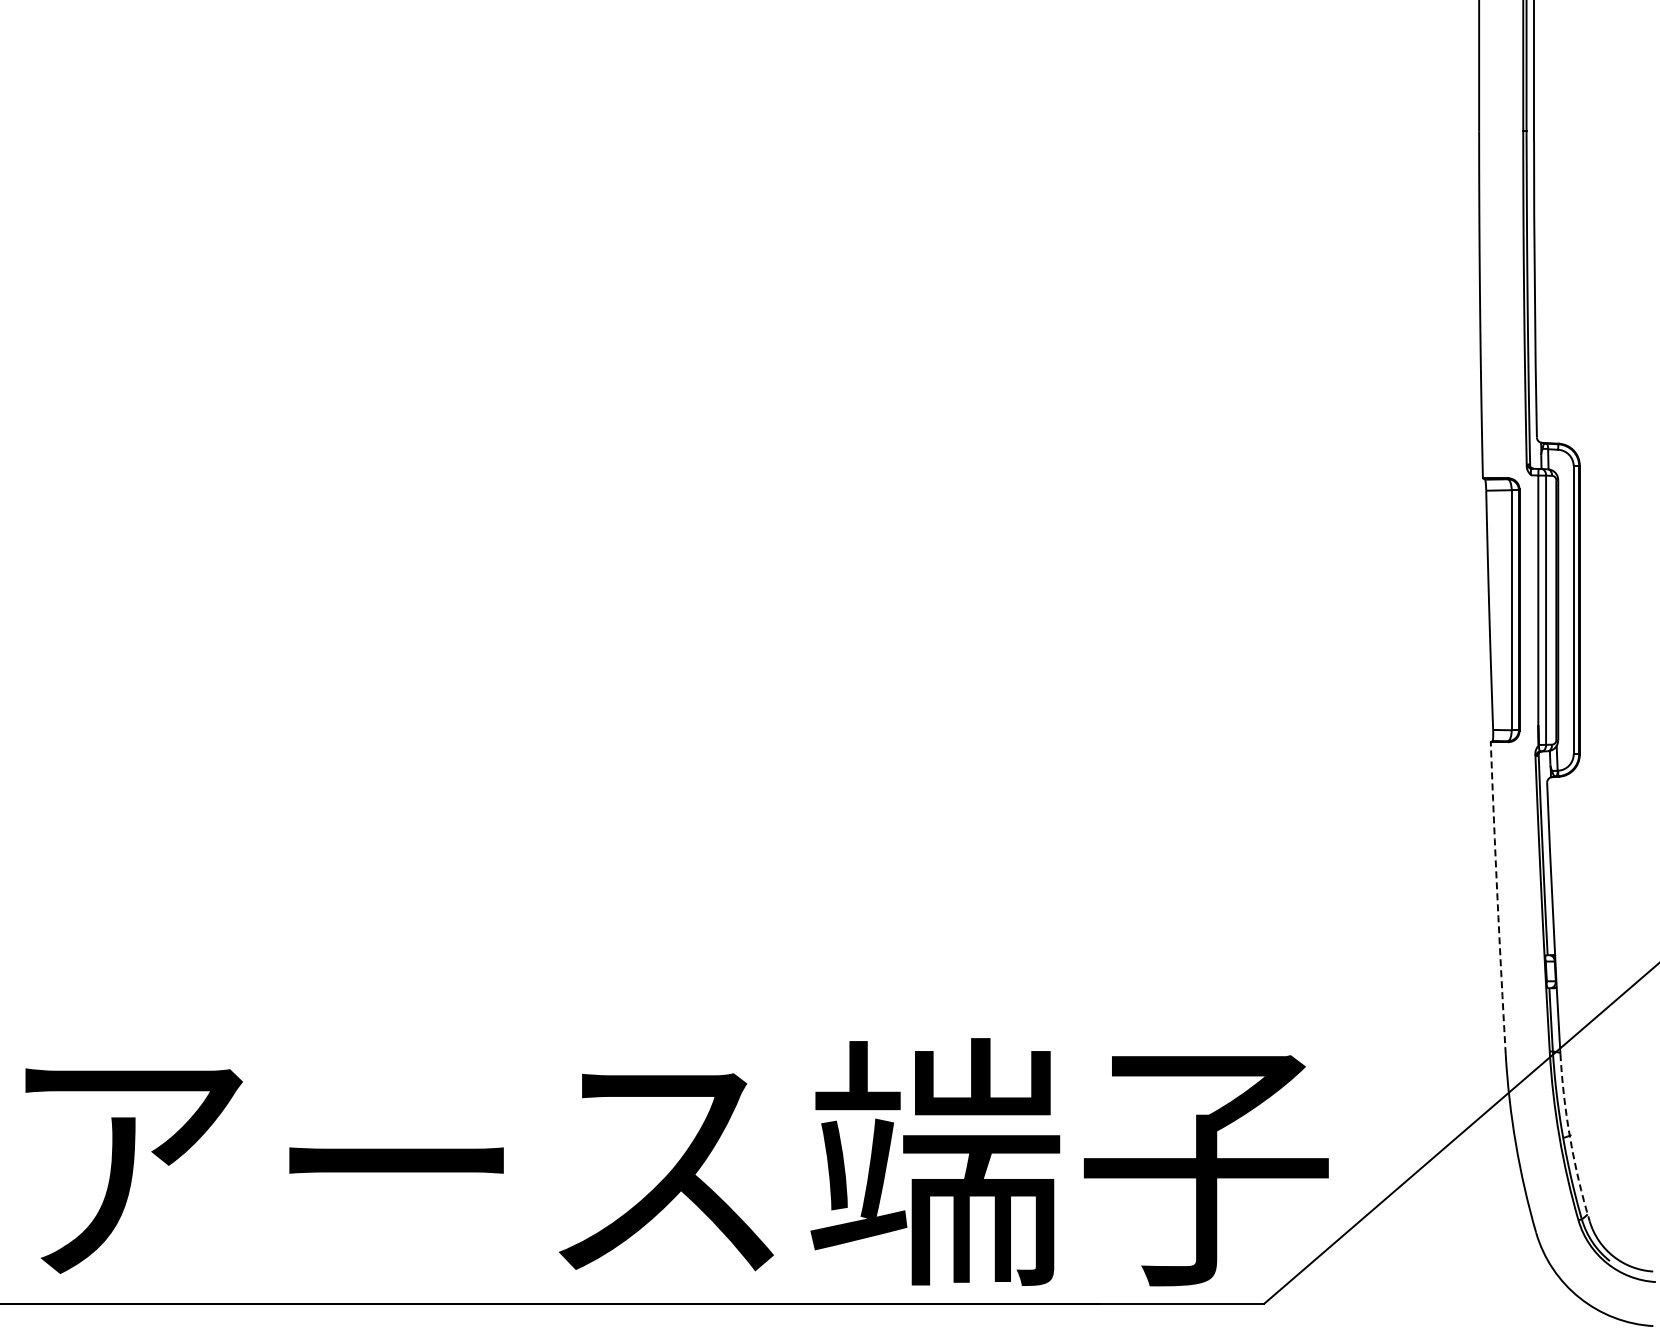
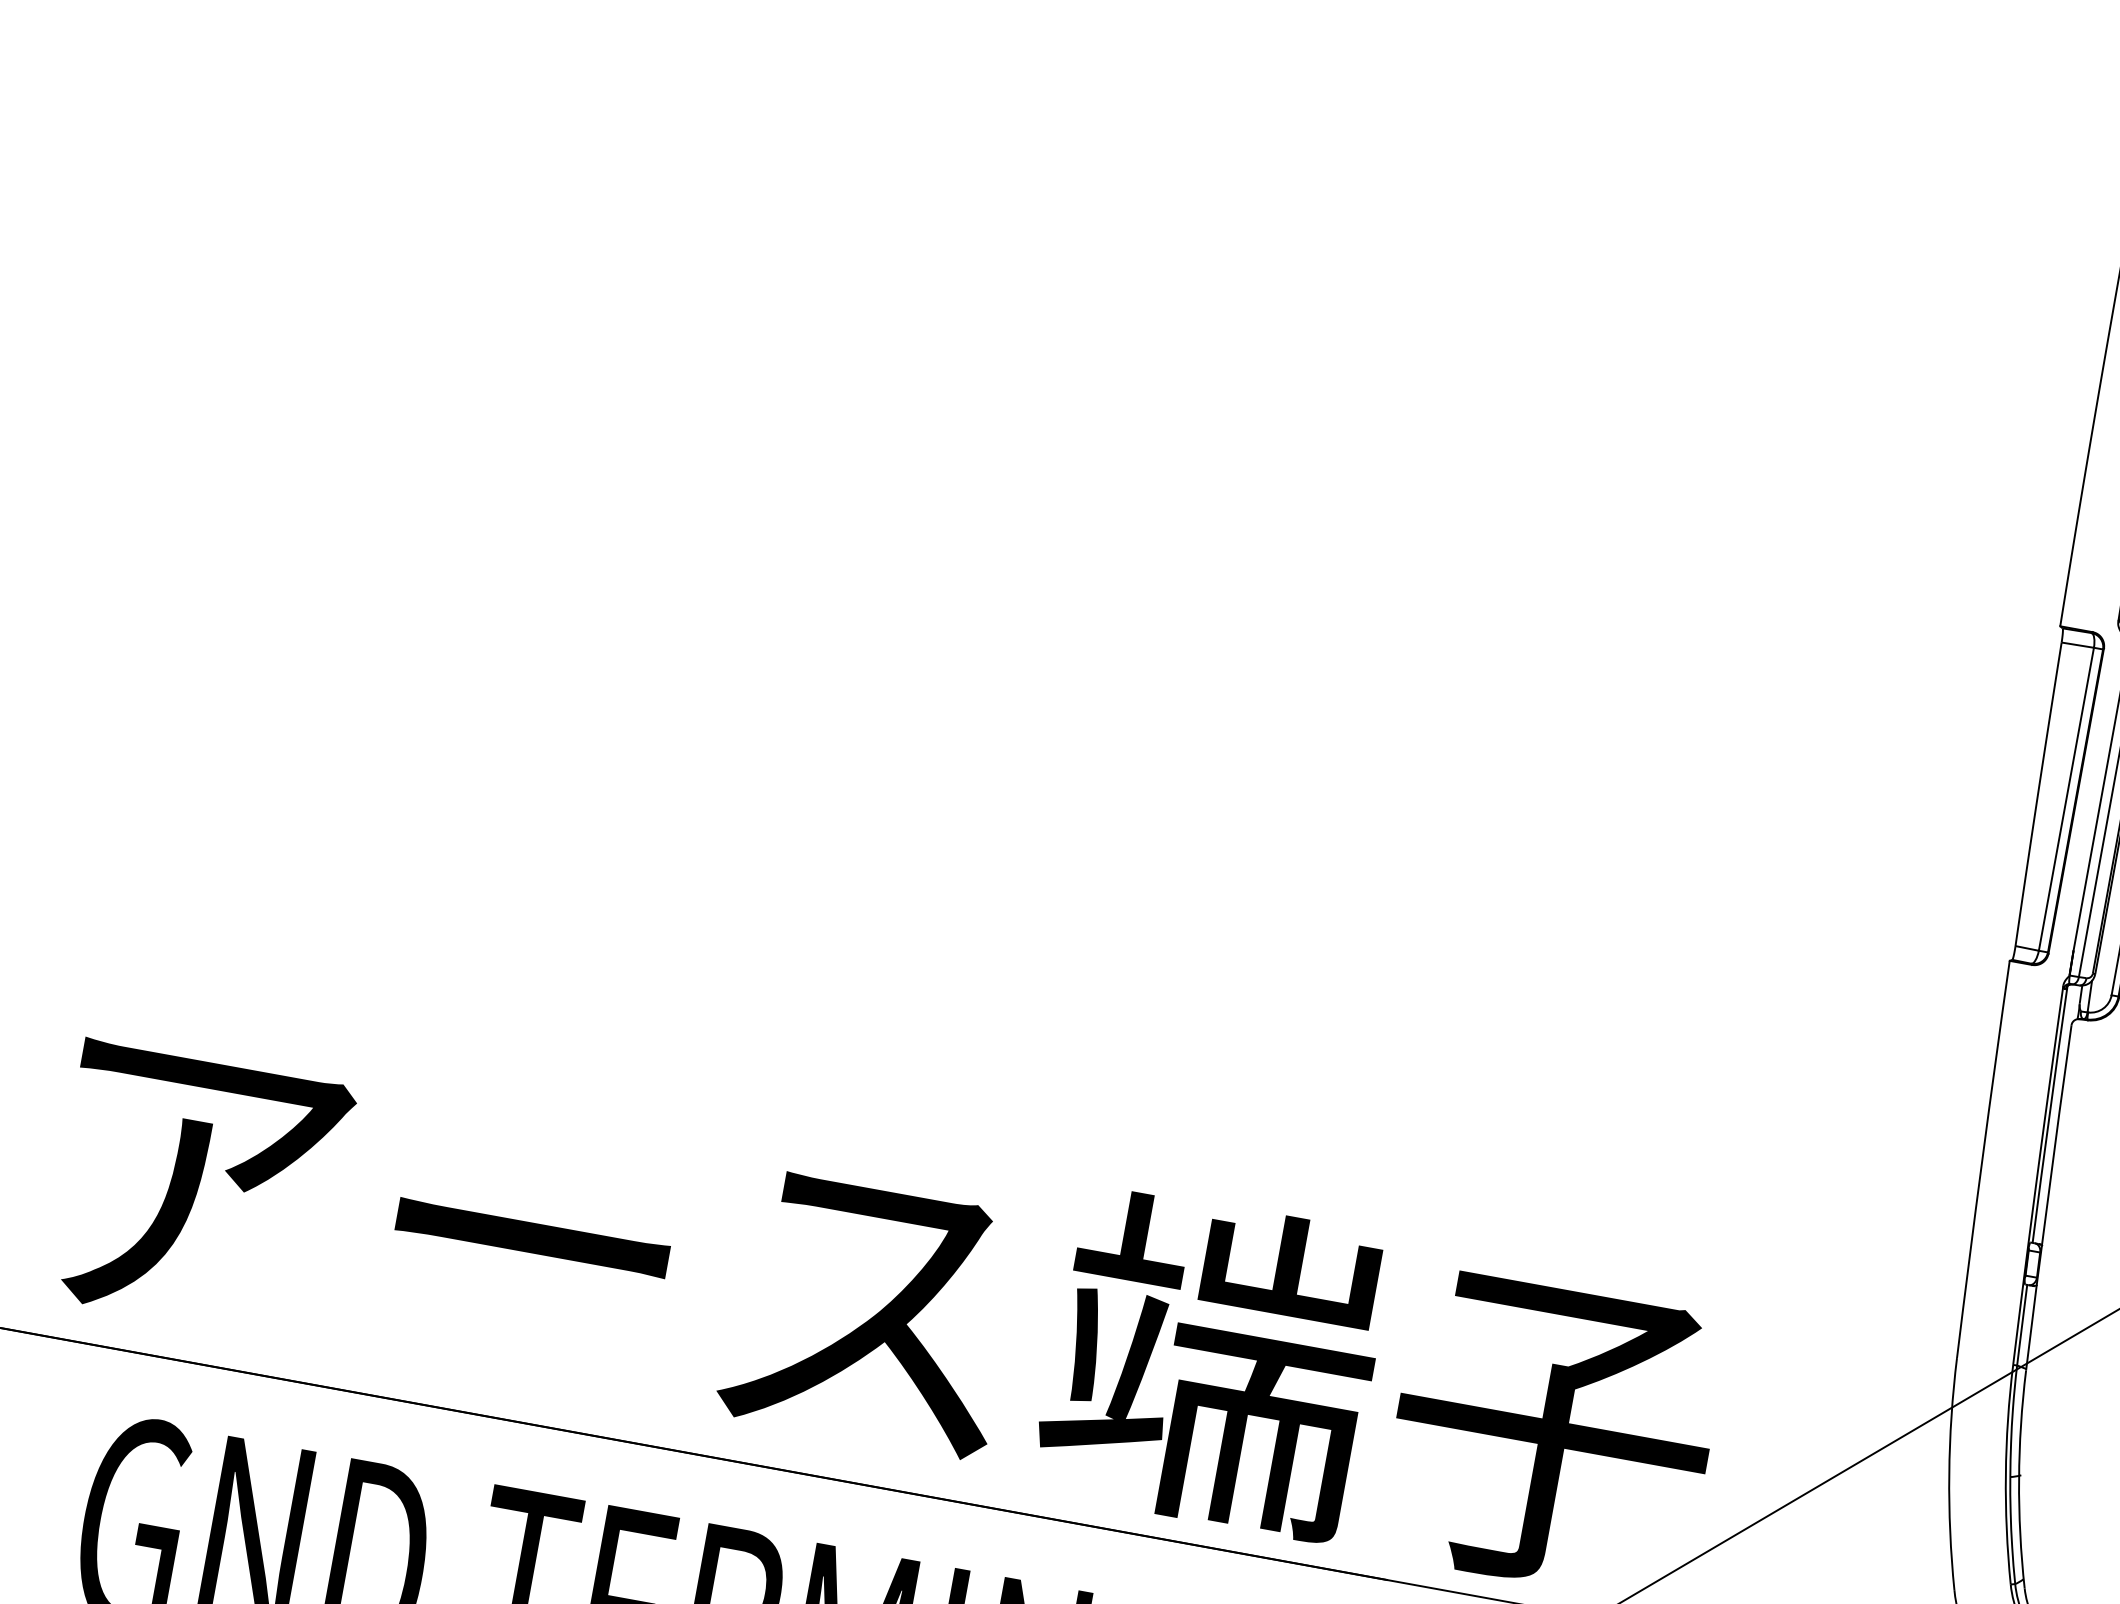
arc: (1497, 898) -> (1982, 1159), dashed -> solid
arc: (1570, 1138) -> (2019, 1479), dashed -> solid

